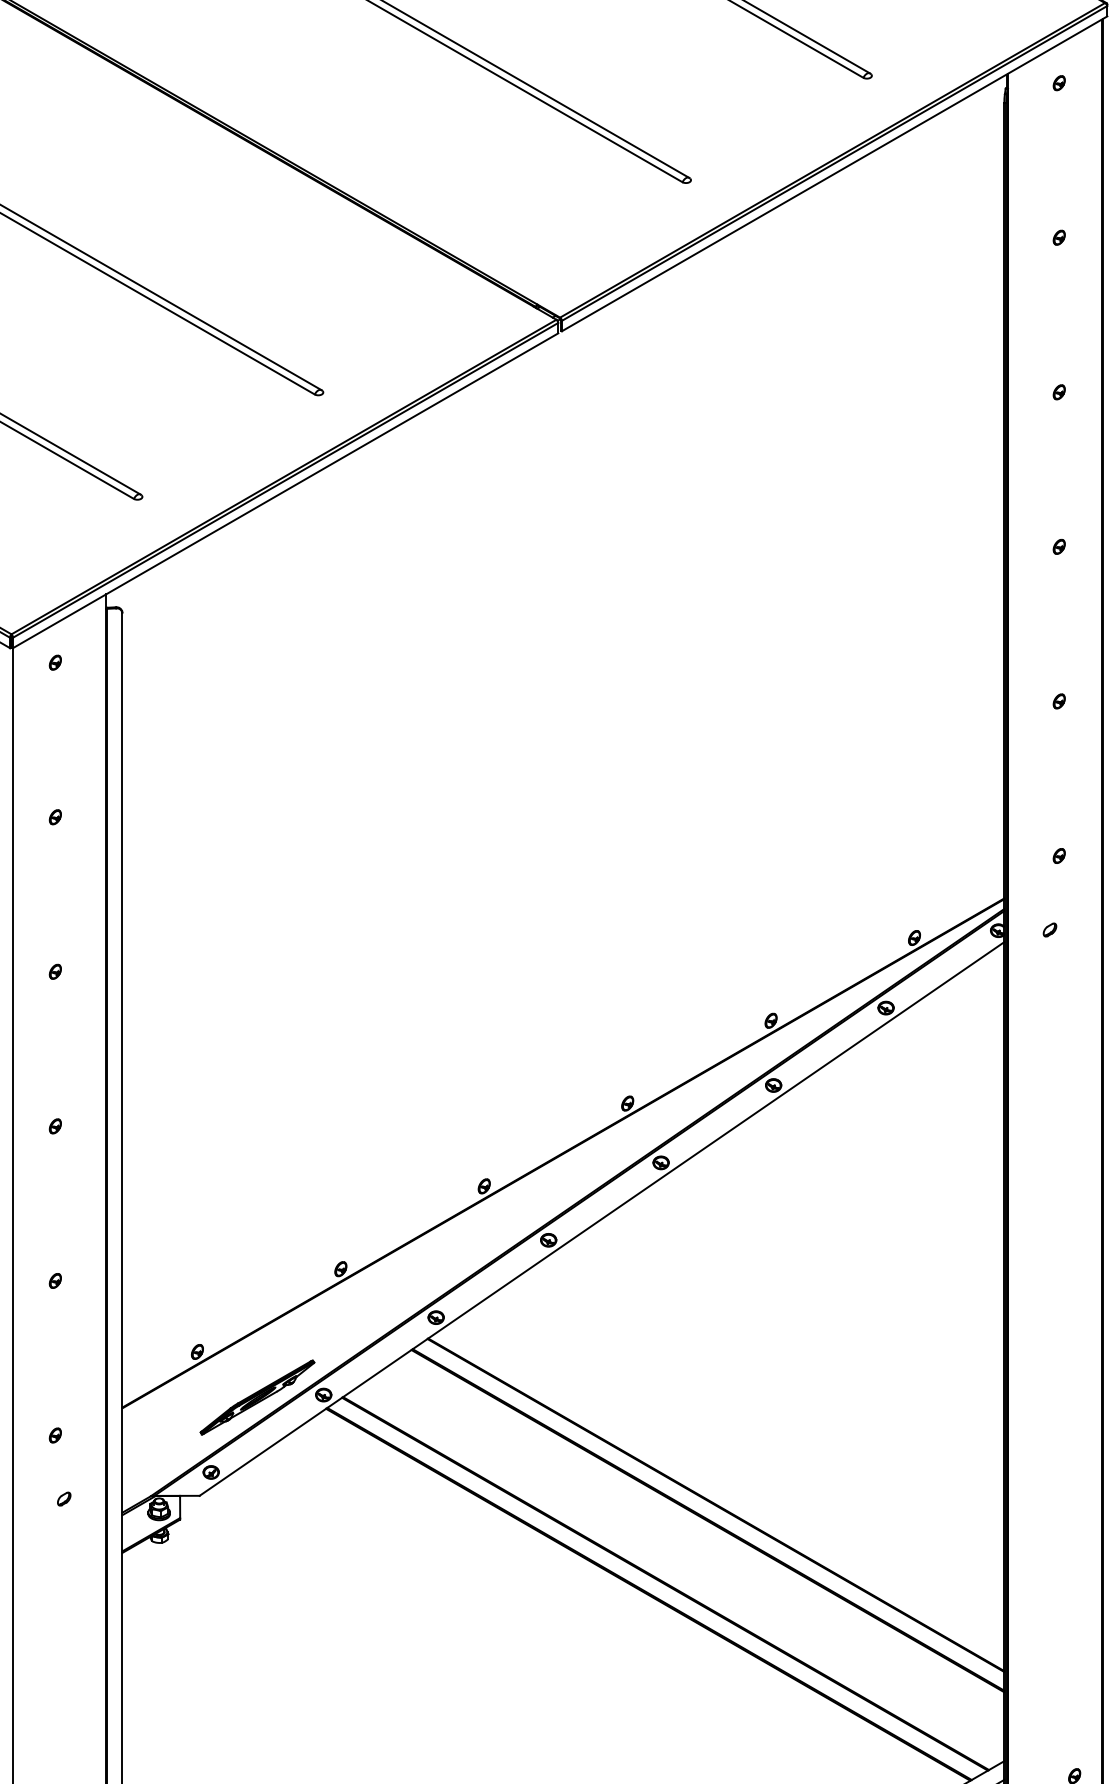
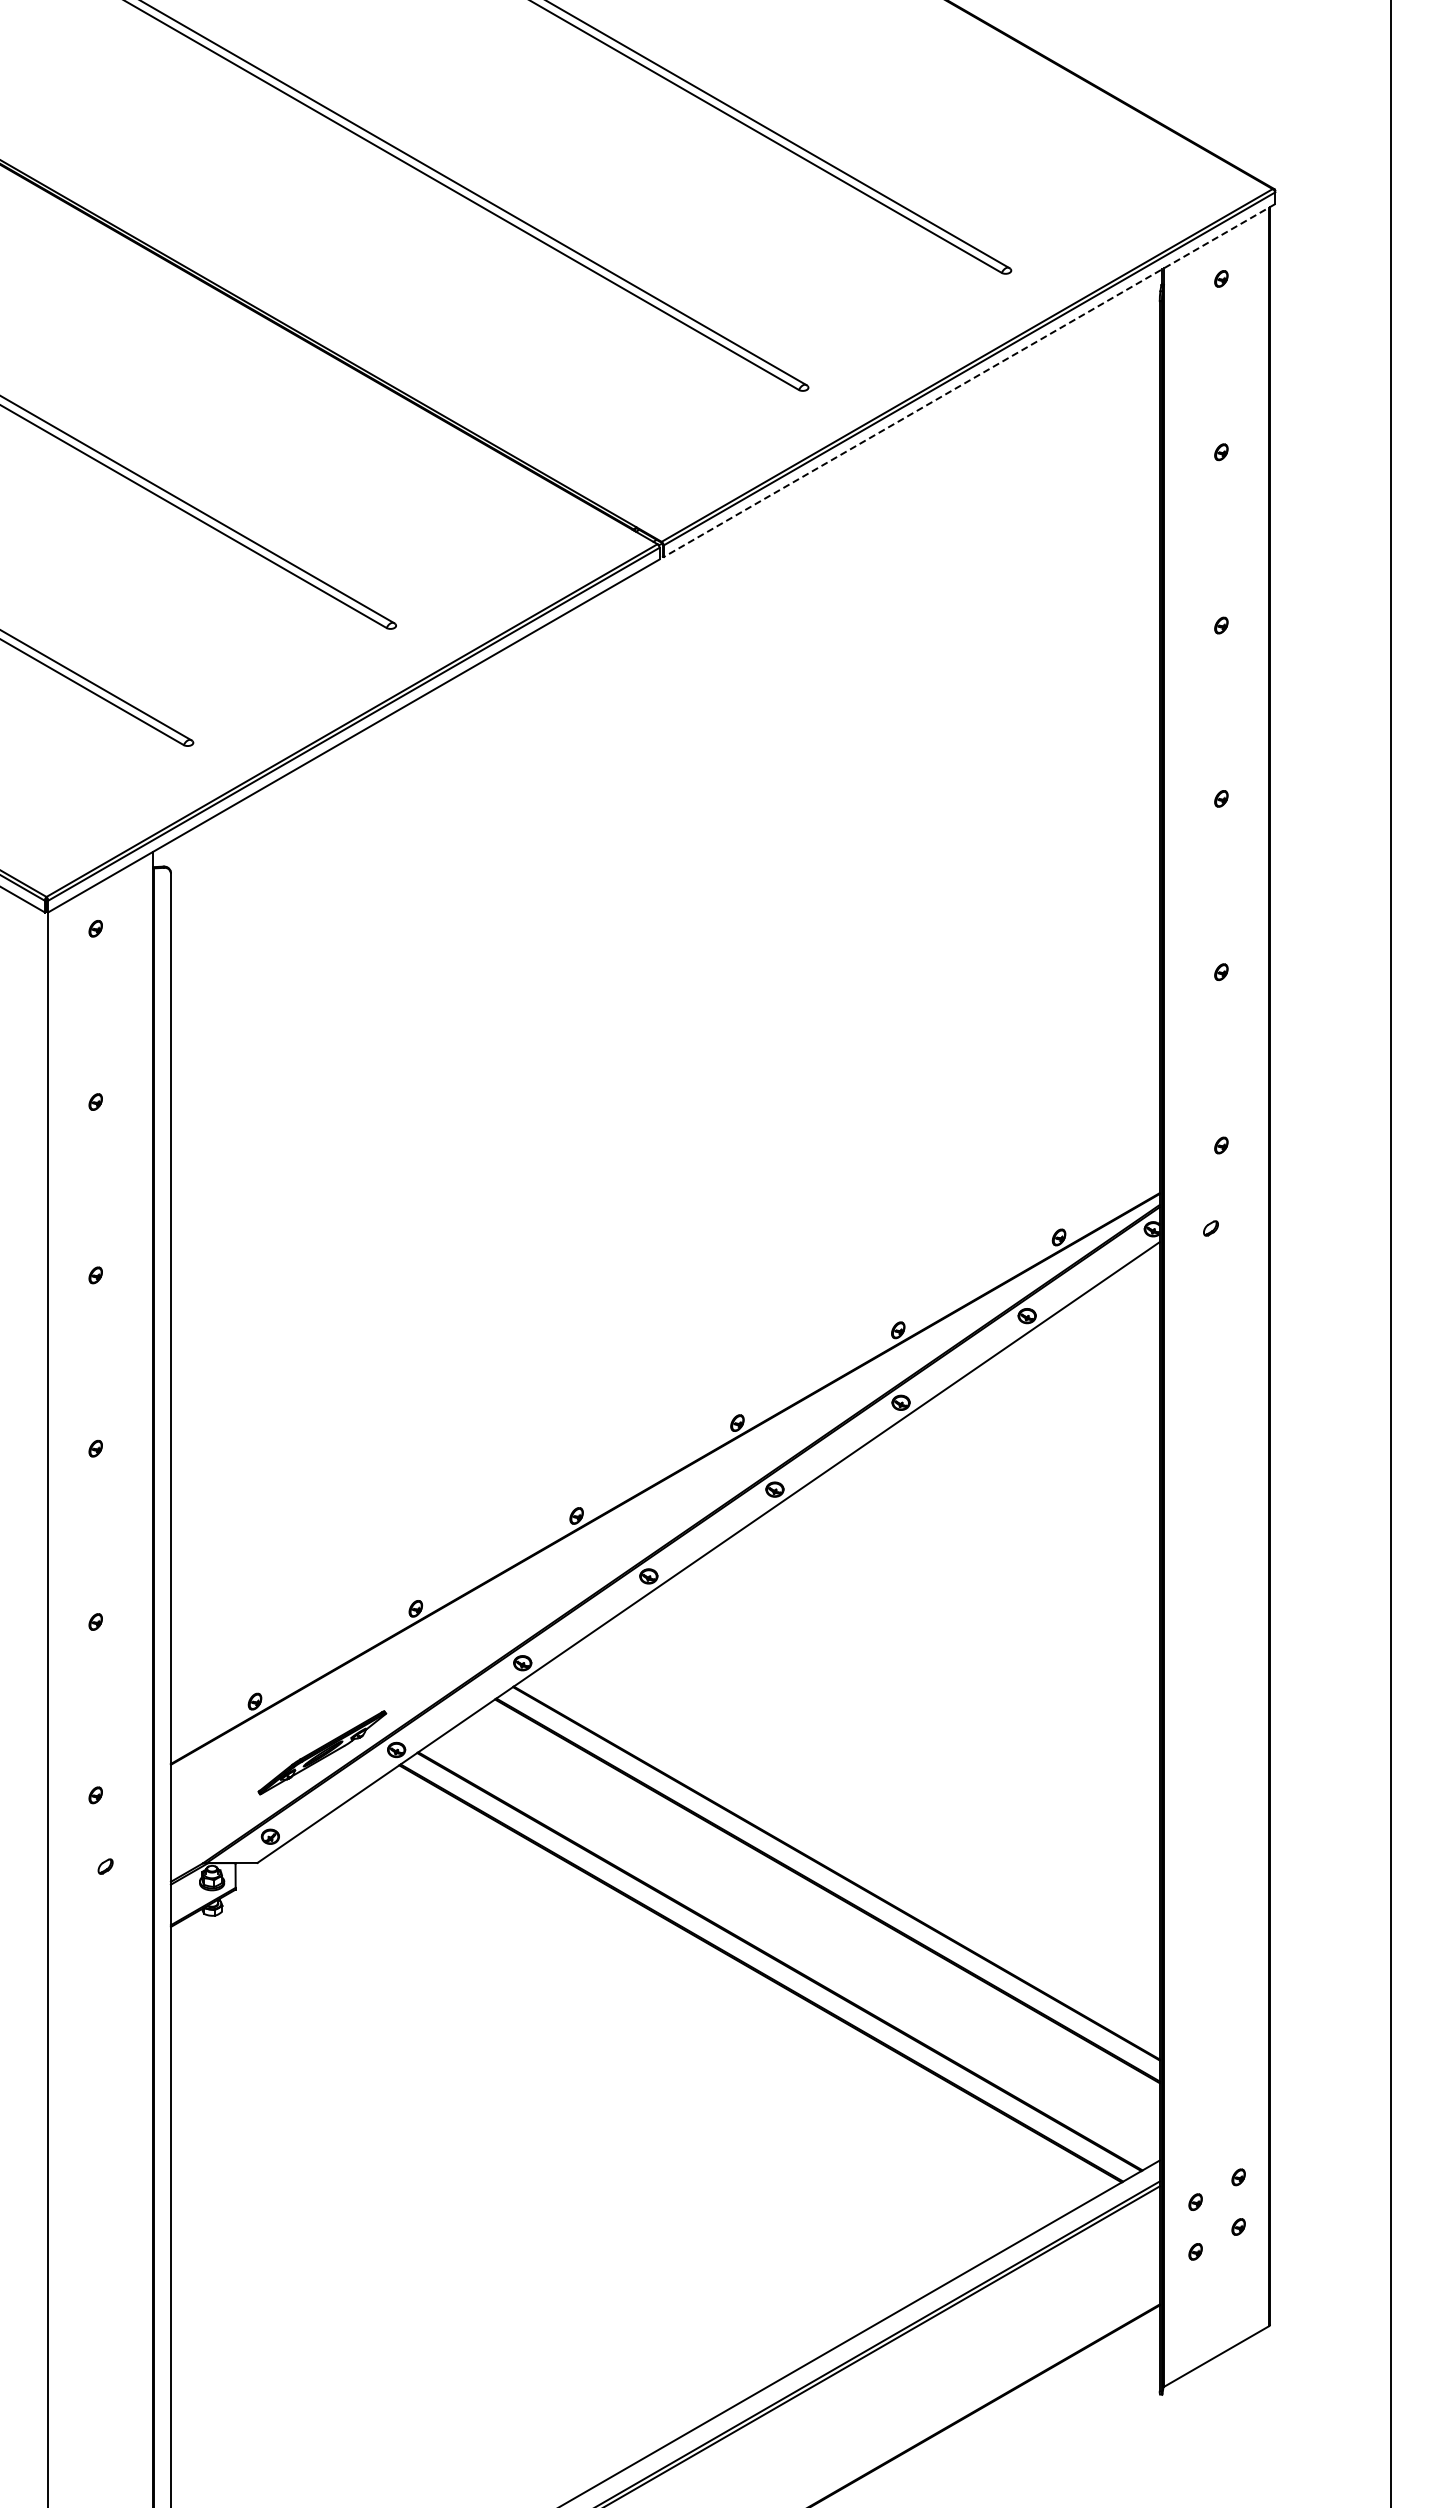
line: (834, 173) -> (969, 380), solid -> dashed

